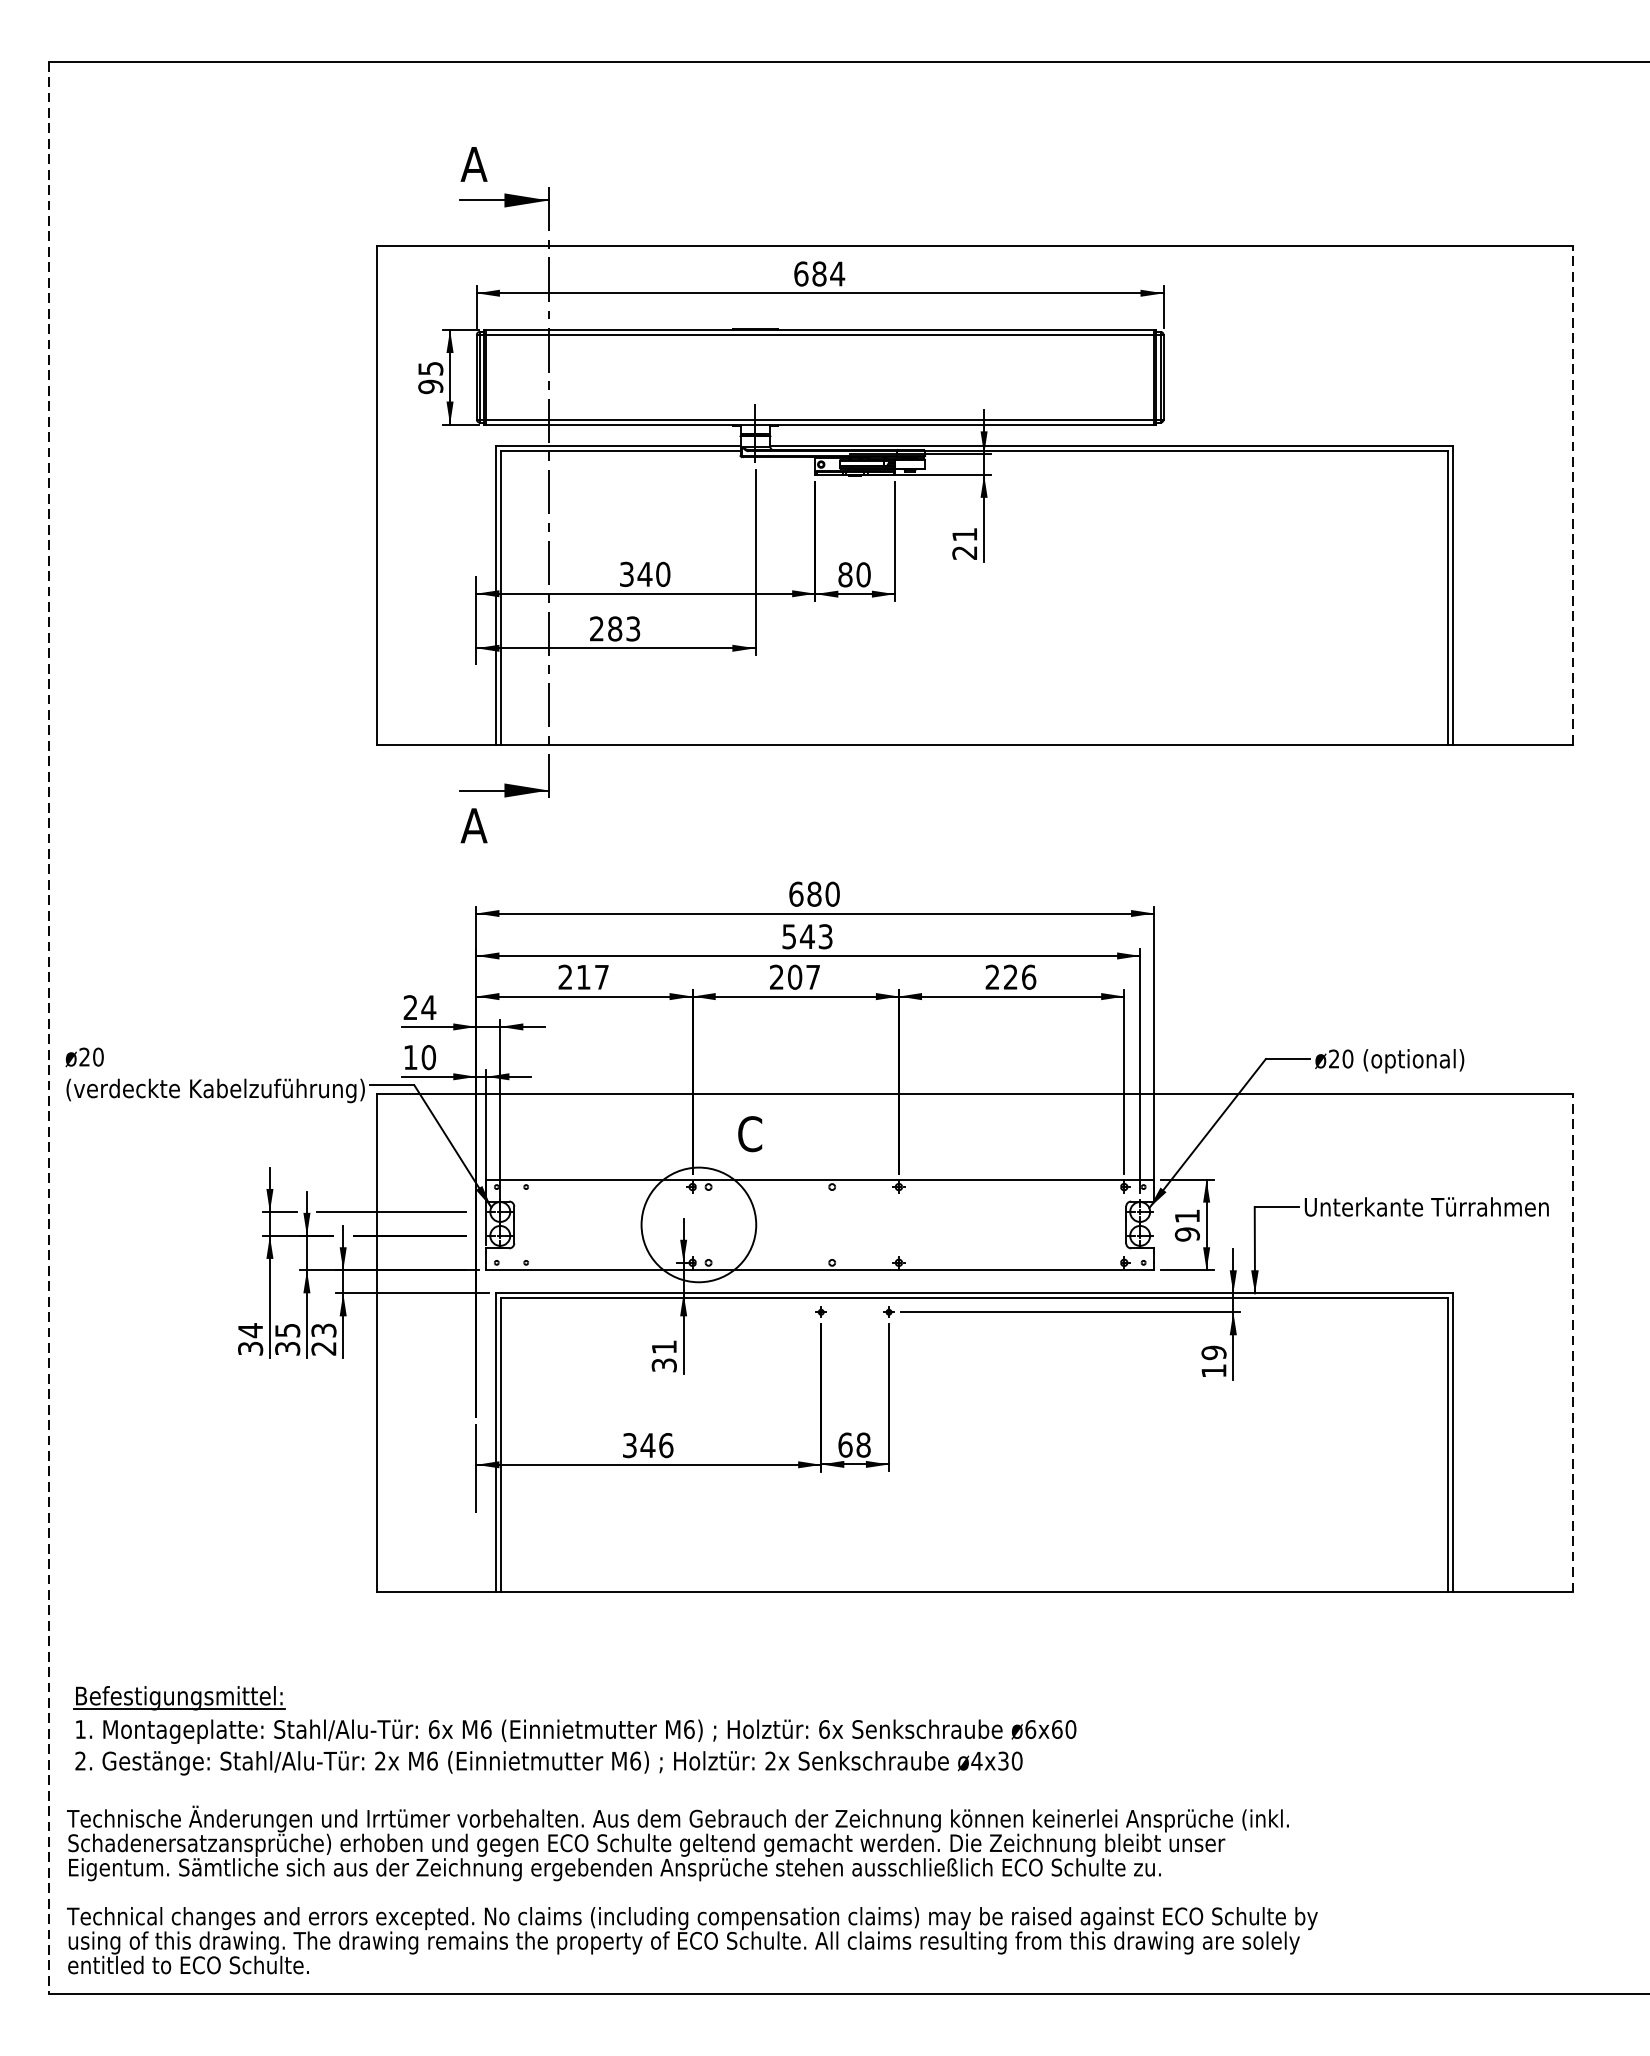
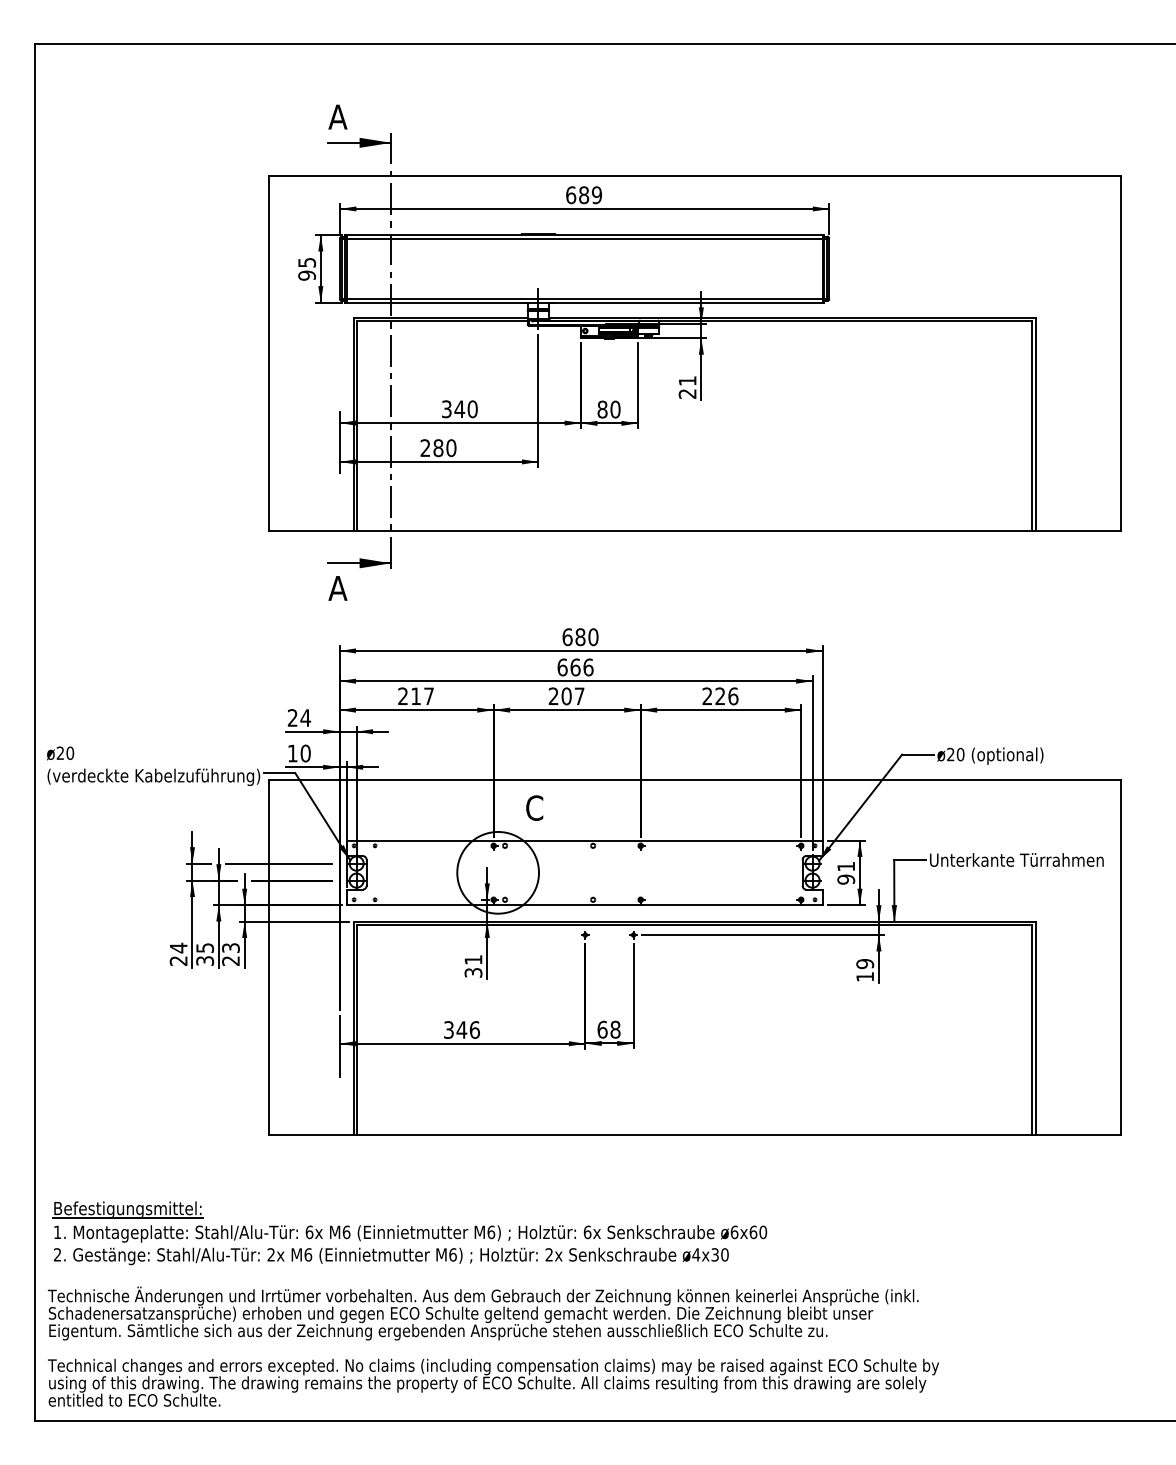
text: (836, 274) -> (596, 195), 684 -> 689
line: (1572, 496) -> (1120, 353), dashed -> solid
text: (633, 629) -> (451, 448), 283 -> 280
text: (807, 936) -> (575, 667), 543 -> 666
line: (49, 1028) -> (35, 732), dashed -> solid
line: (1572, 1343) -> (1120, 957), dashed -> solid
text: (250, 1347) -> (178, 960), 34 -> 24

